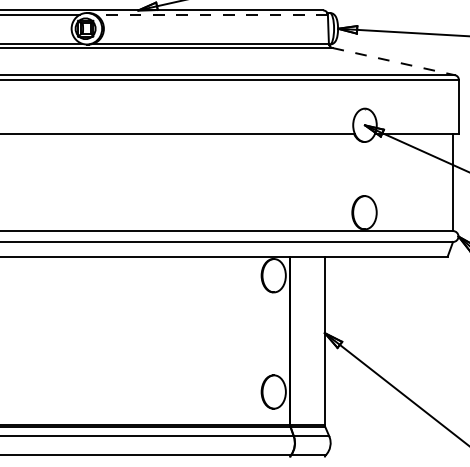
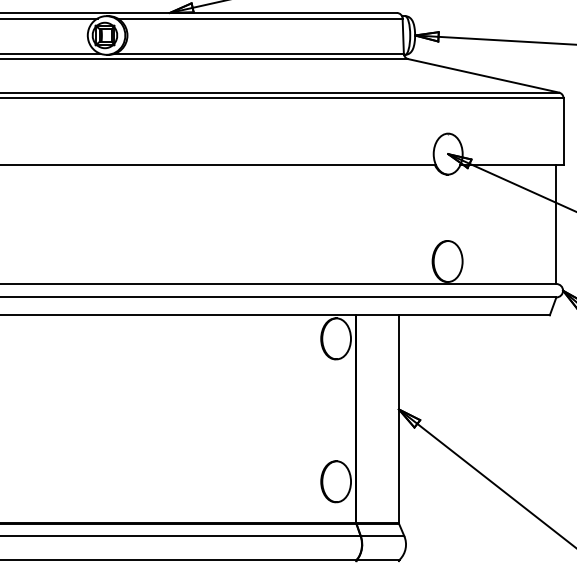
line: (211, 14) -> (259, 17), dashed -> solid
line: (393, 61) -> (483, 75), dashed -> solid

